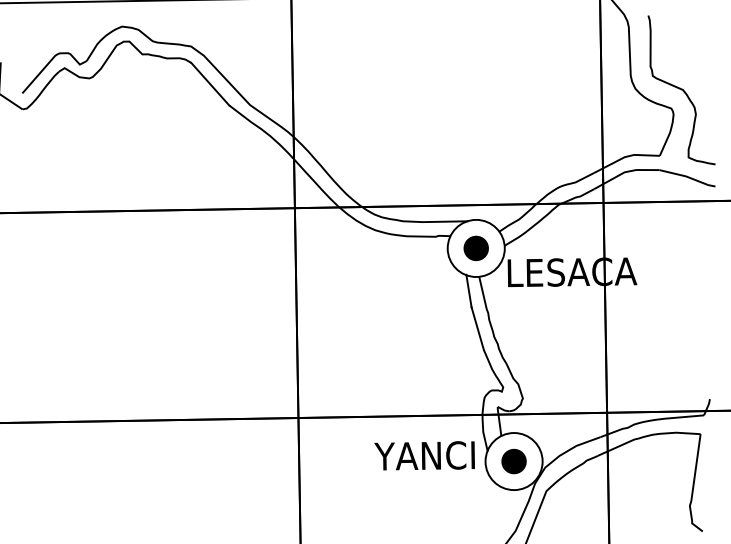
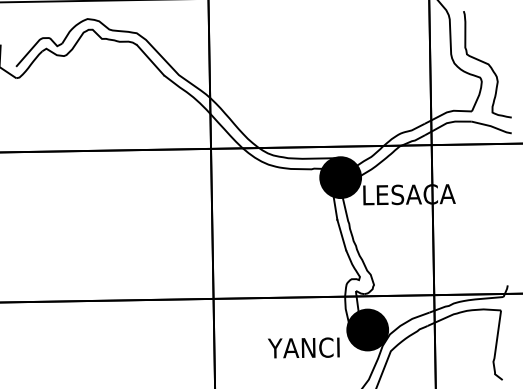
fill: (475, 248) -> (340, 177), added
text: (424, 455) -> (303, 347), moved
fill: (513, 460) -> (367, 329), added

